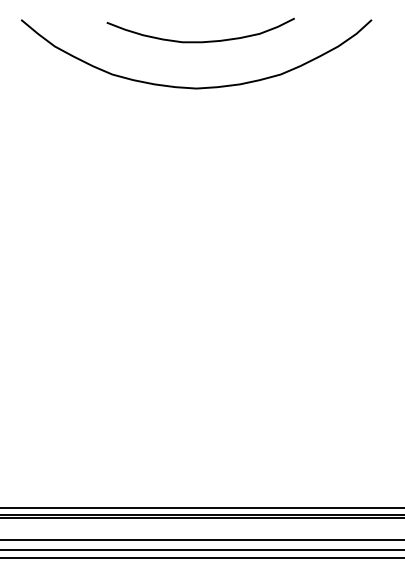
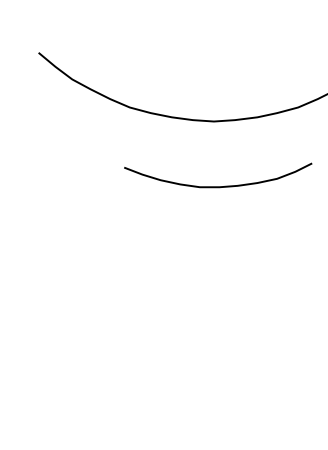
curve: (200, 41) -> (217, 186), moved

